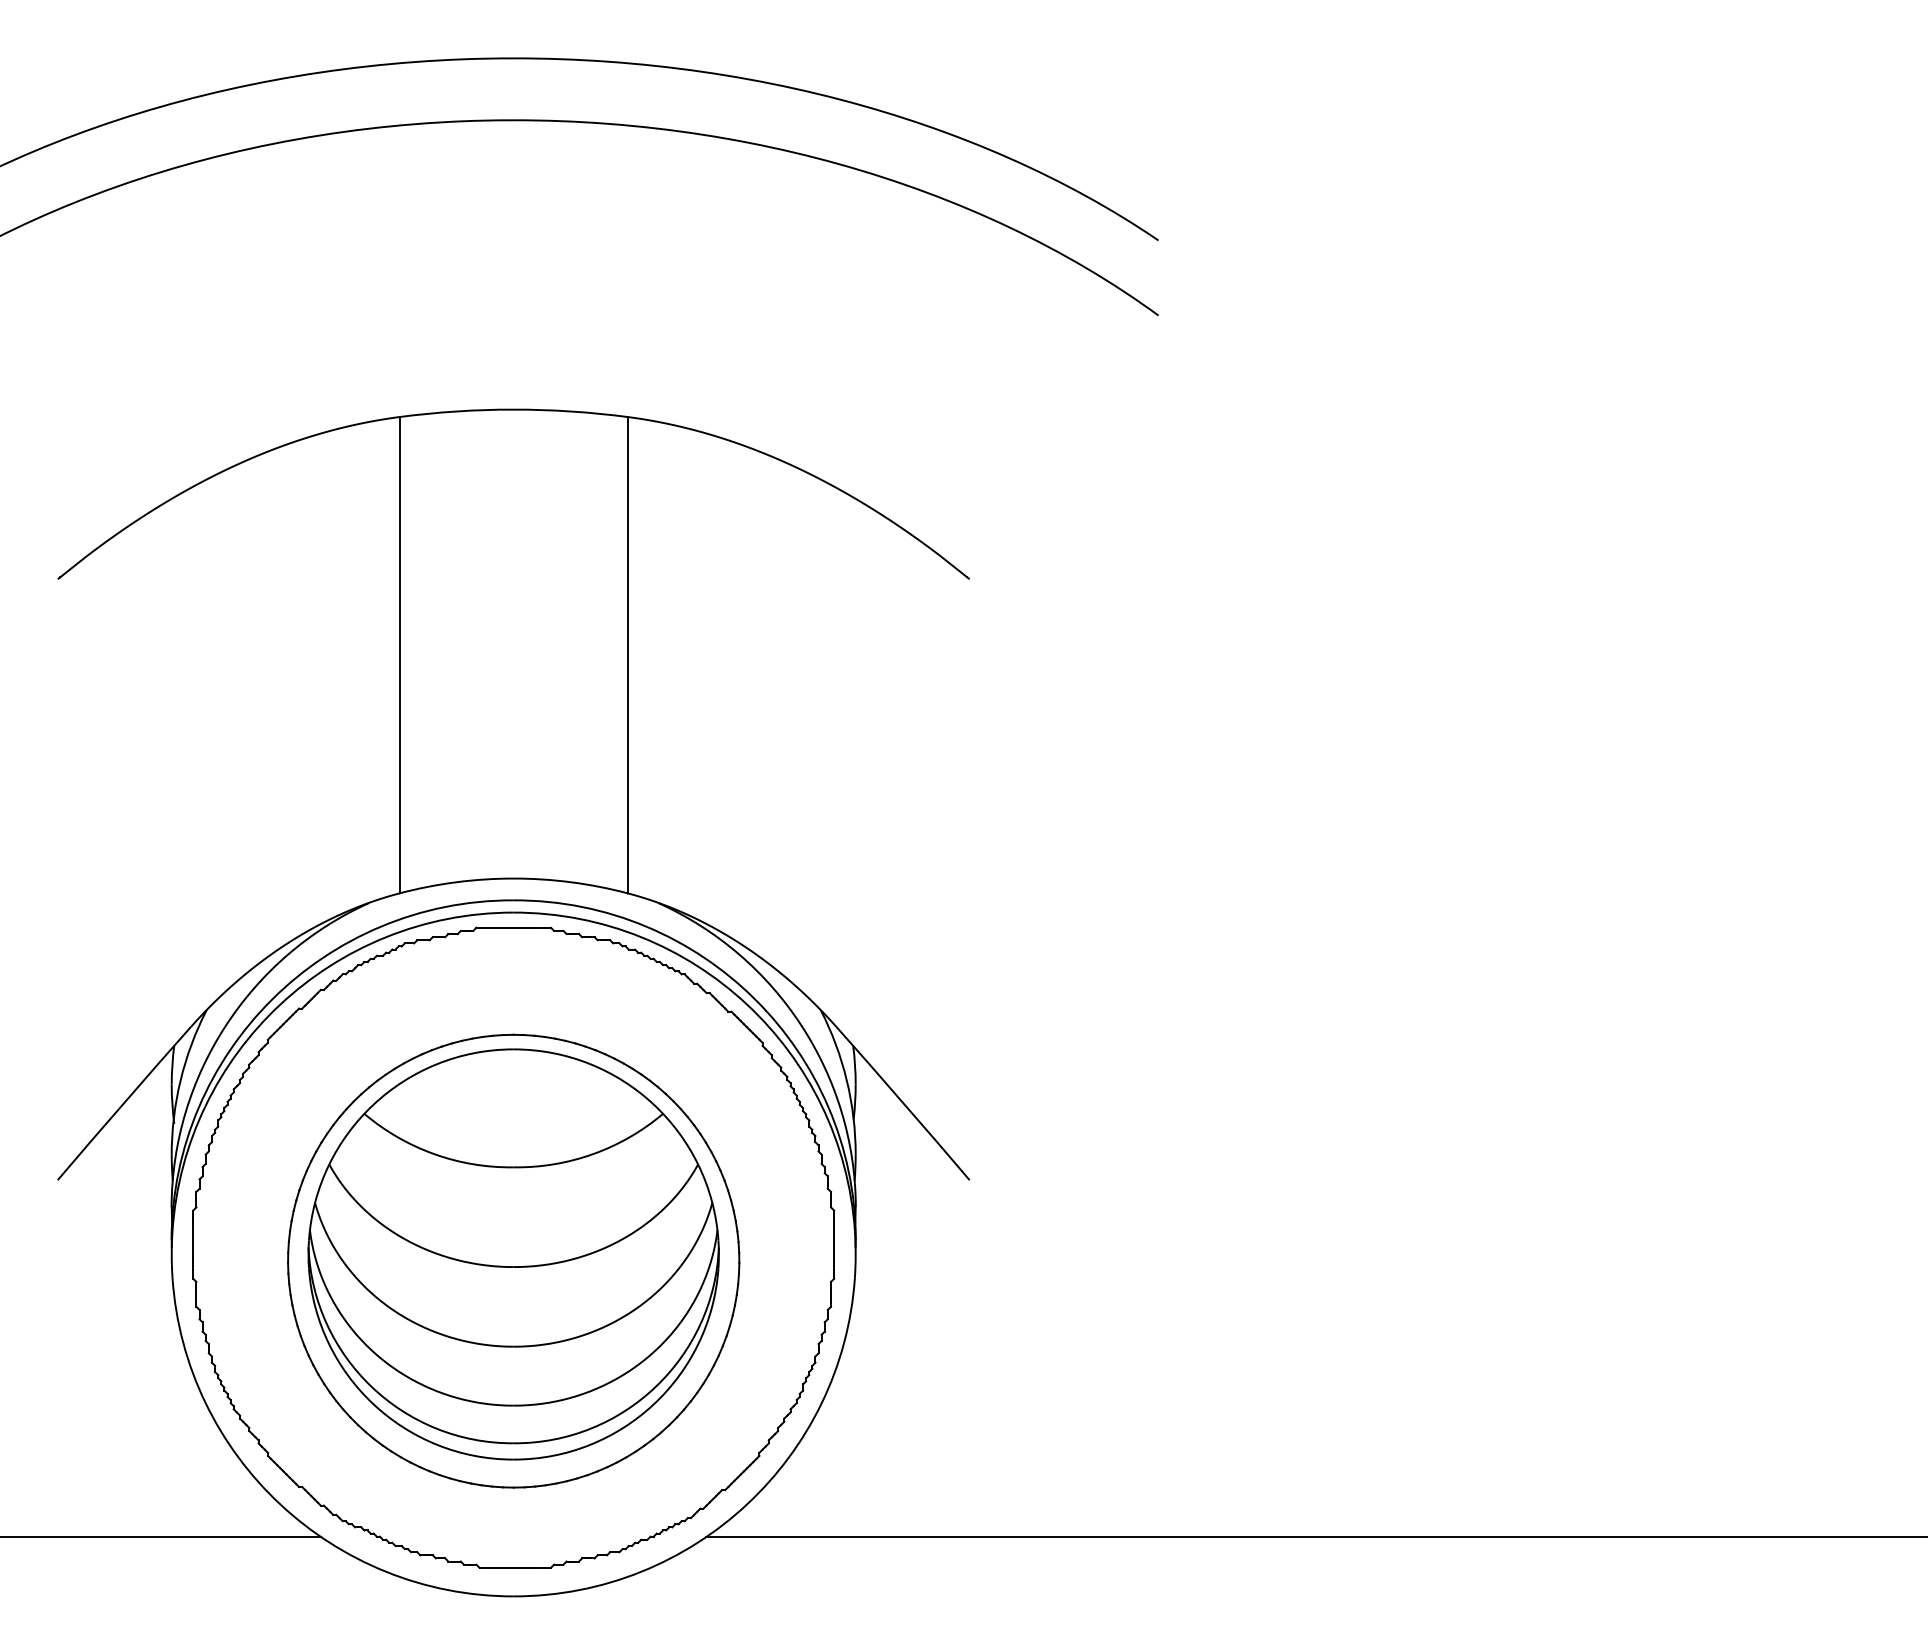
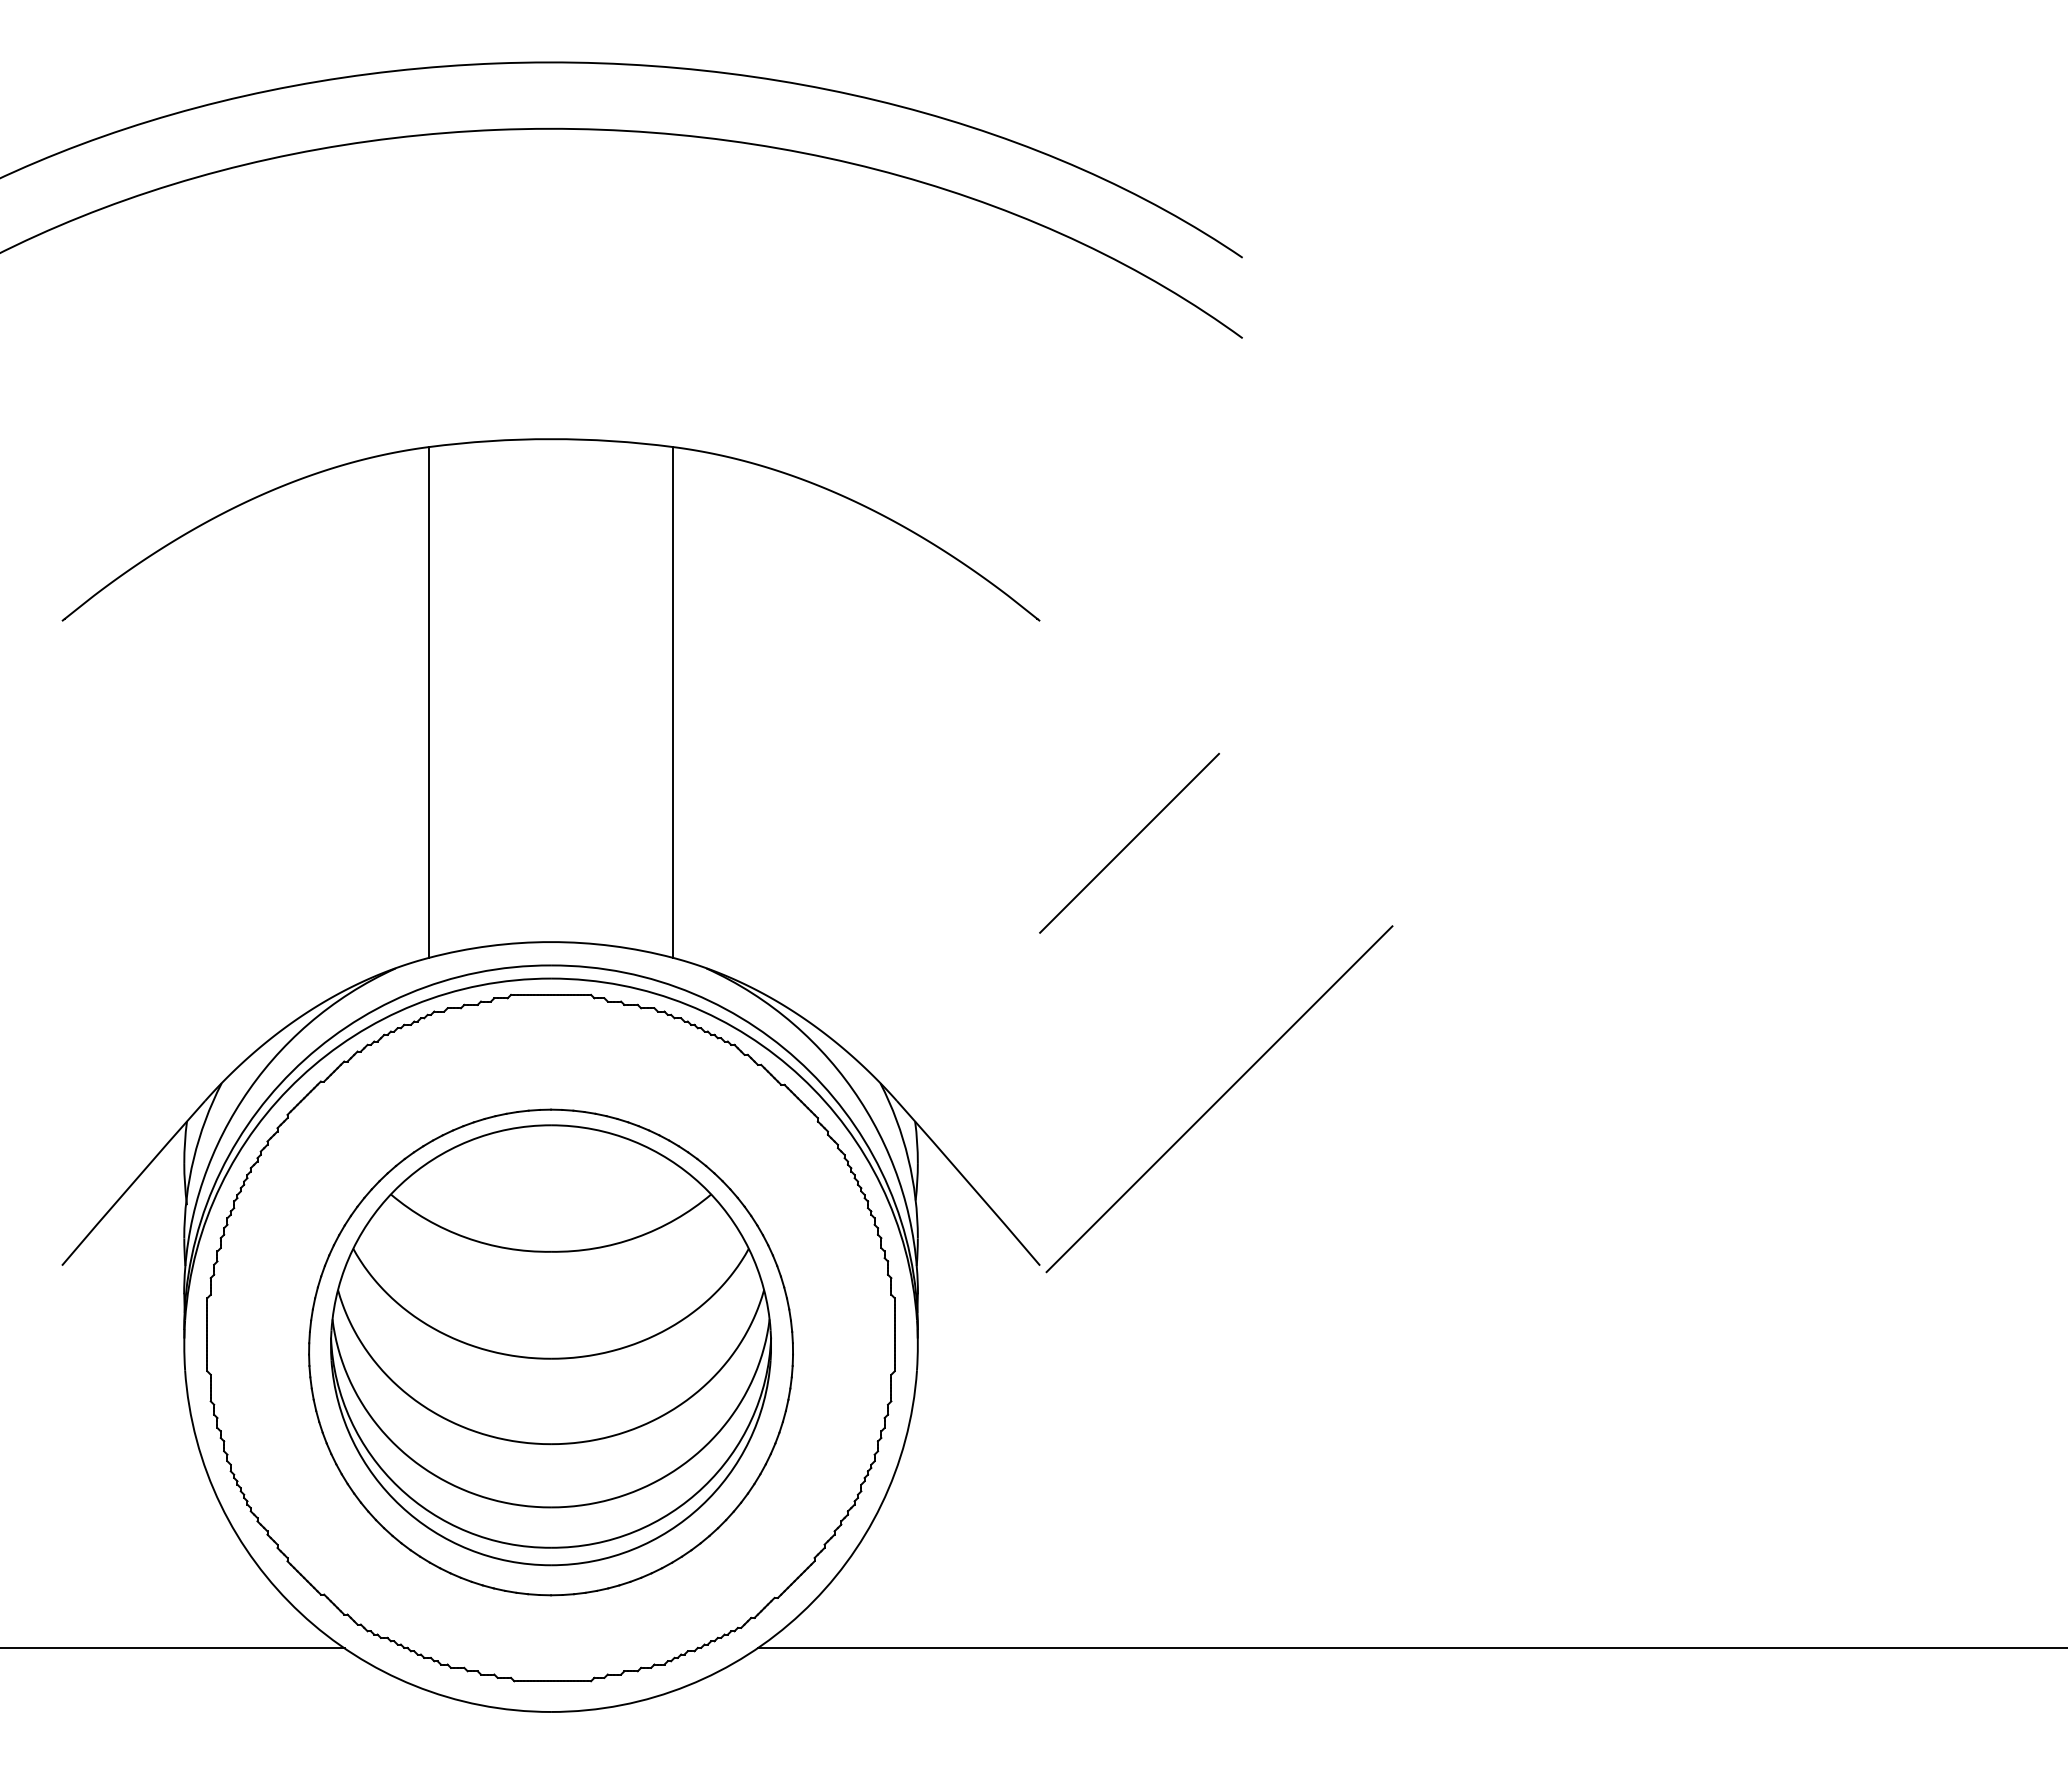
part: (1175, 985) -> (1260, 1056), added

